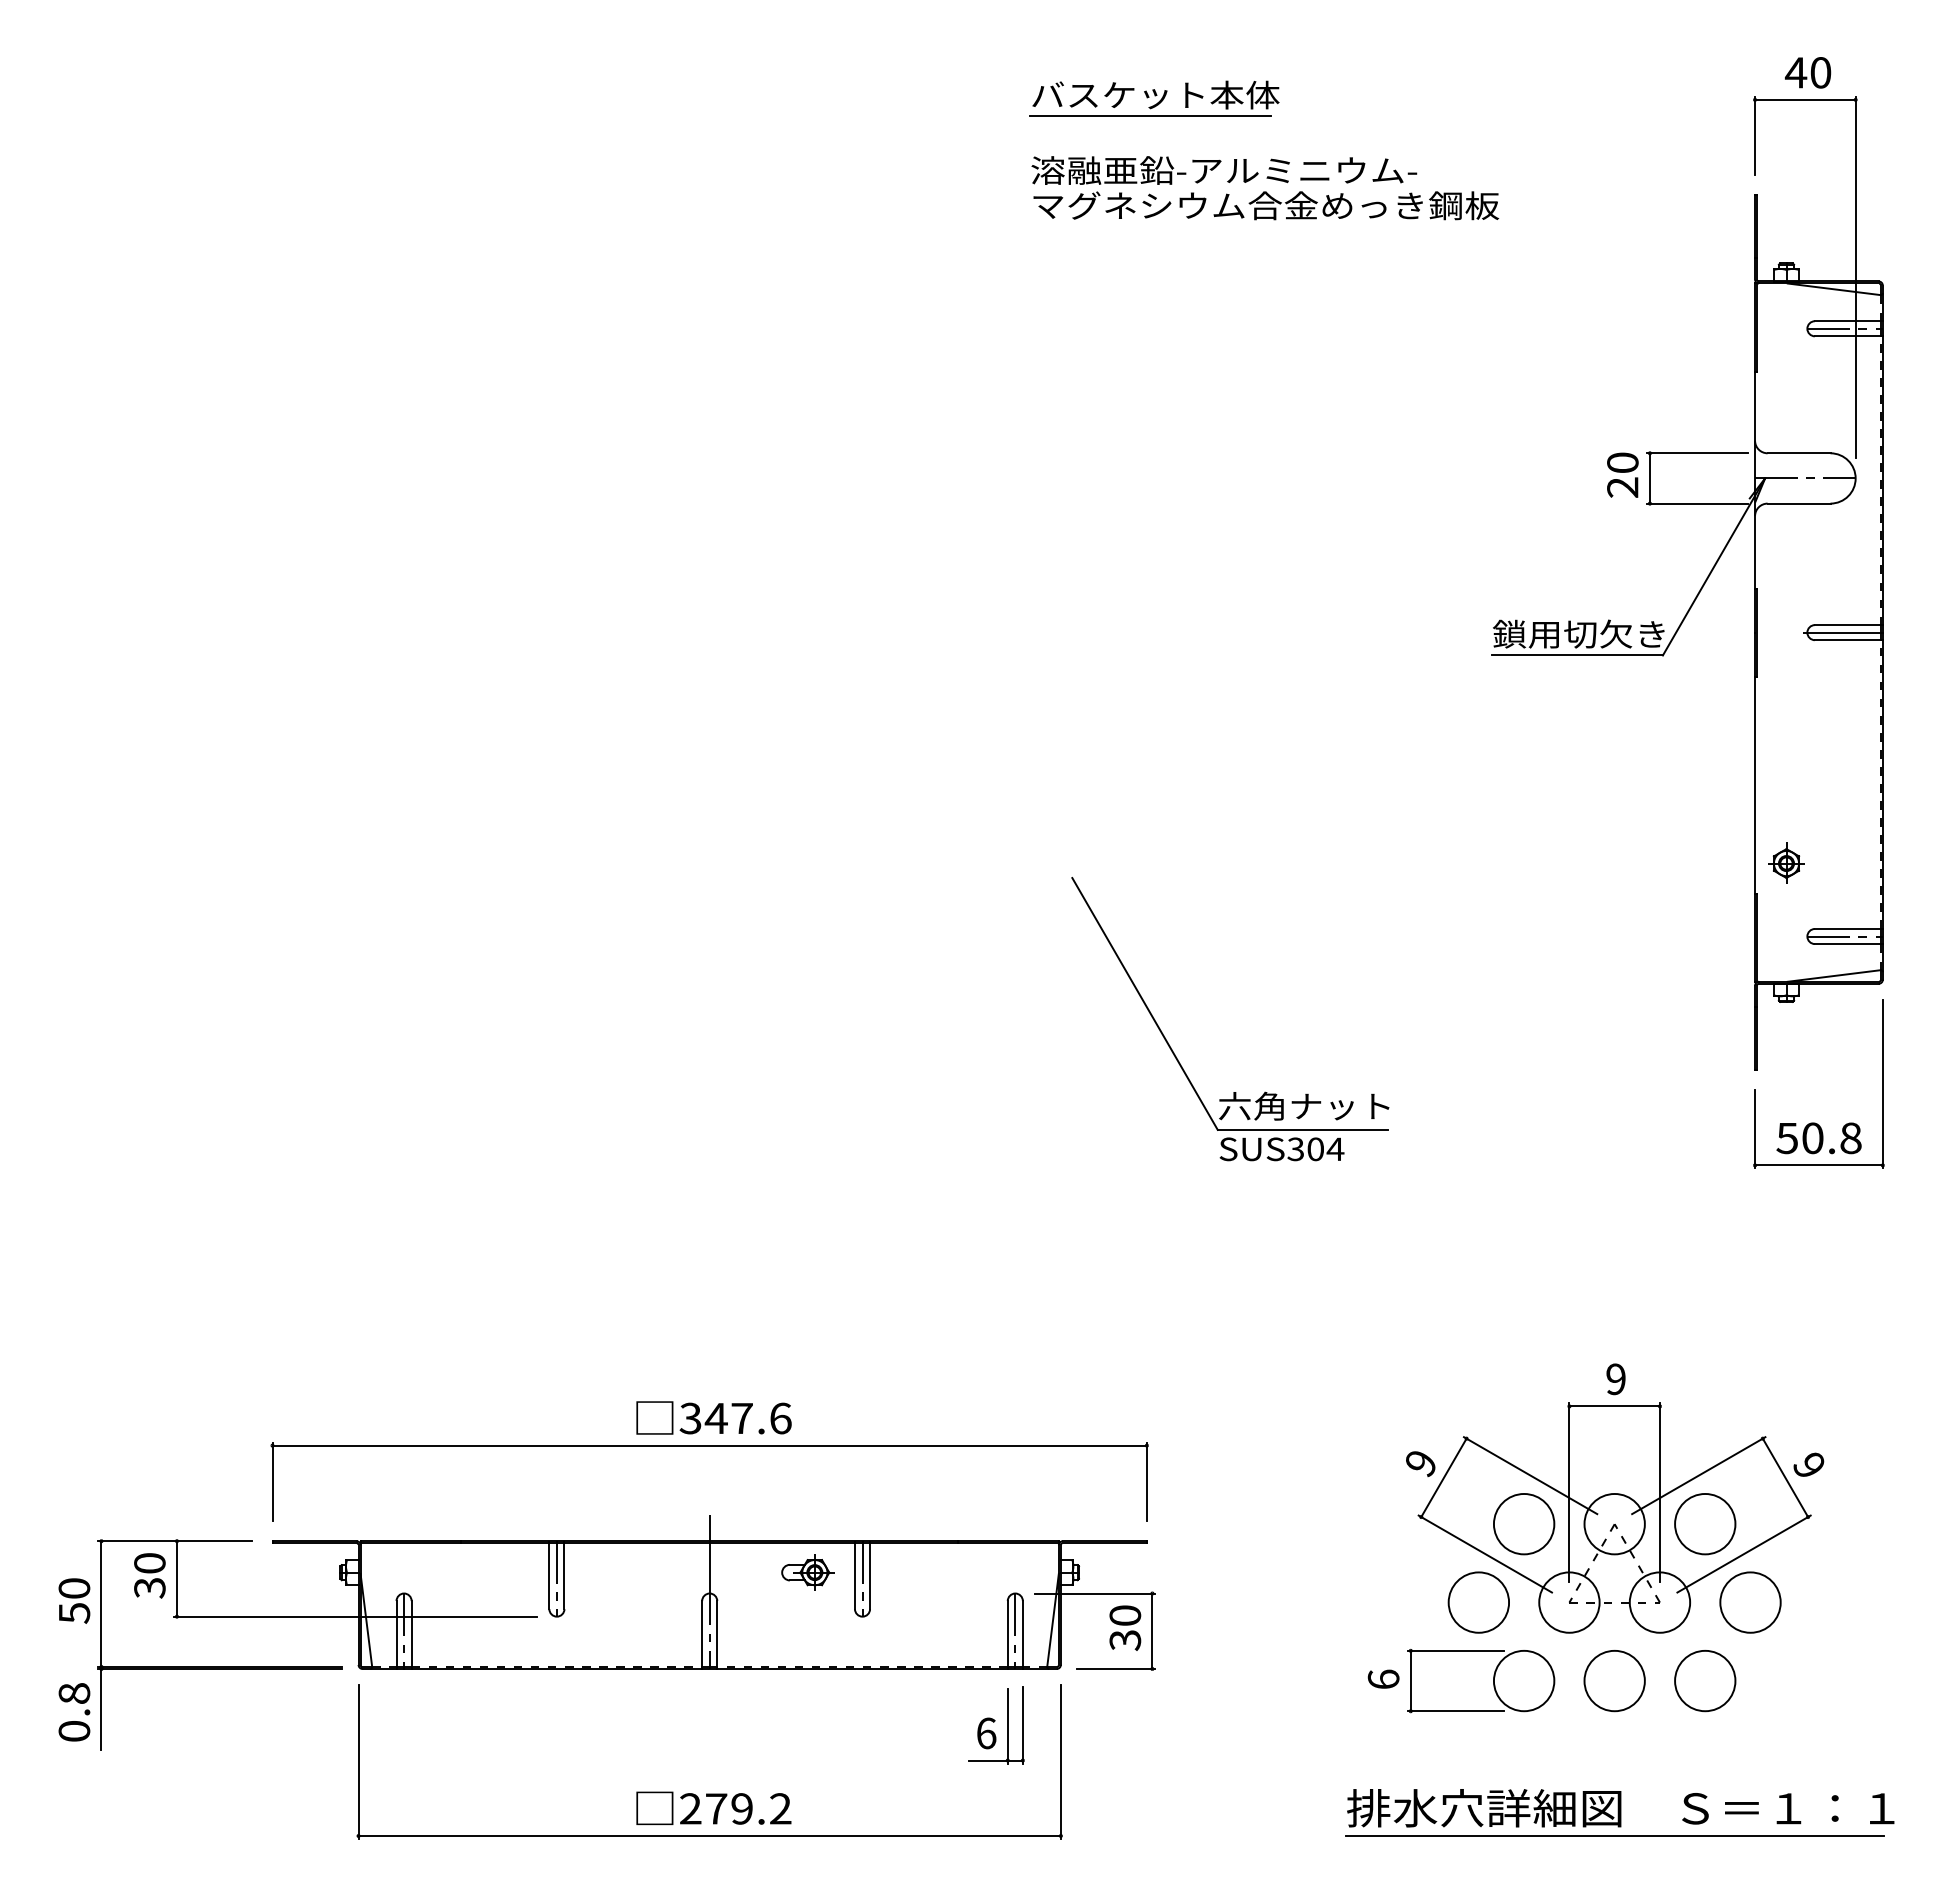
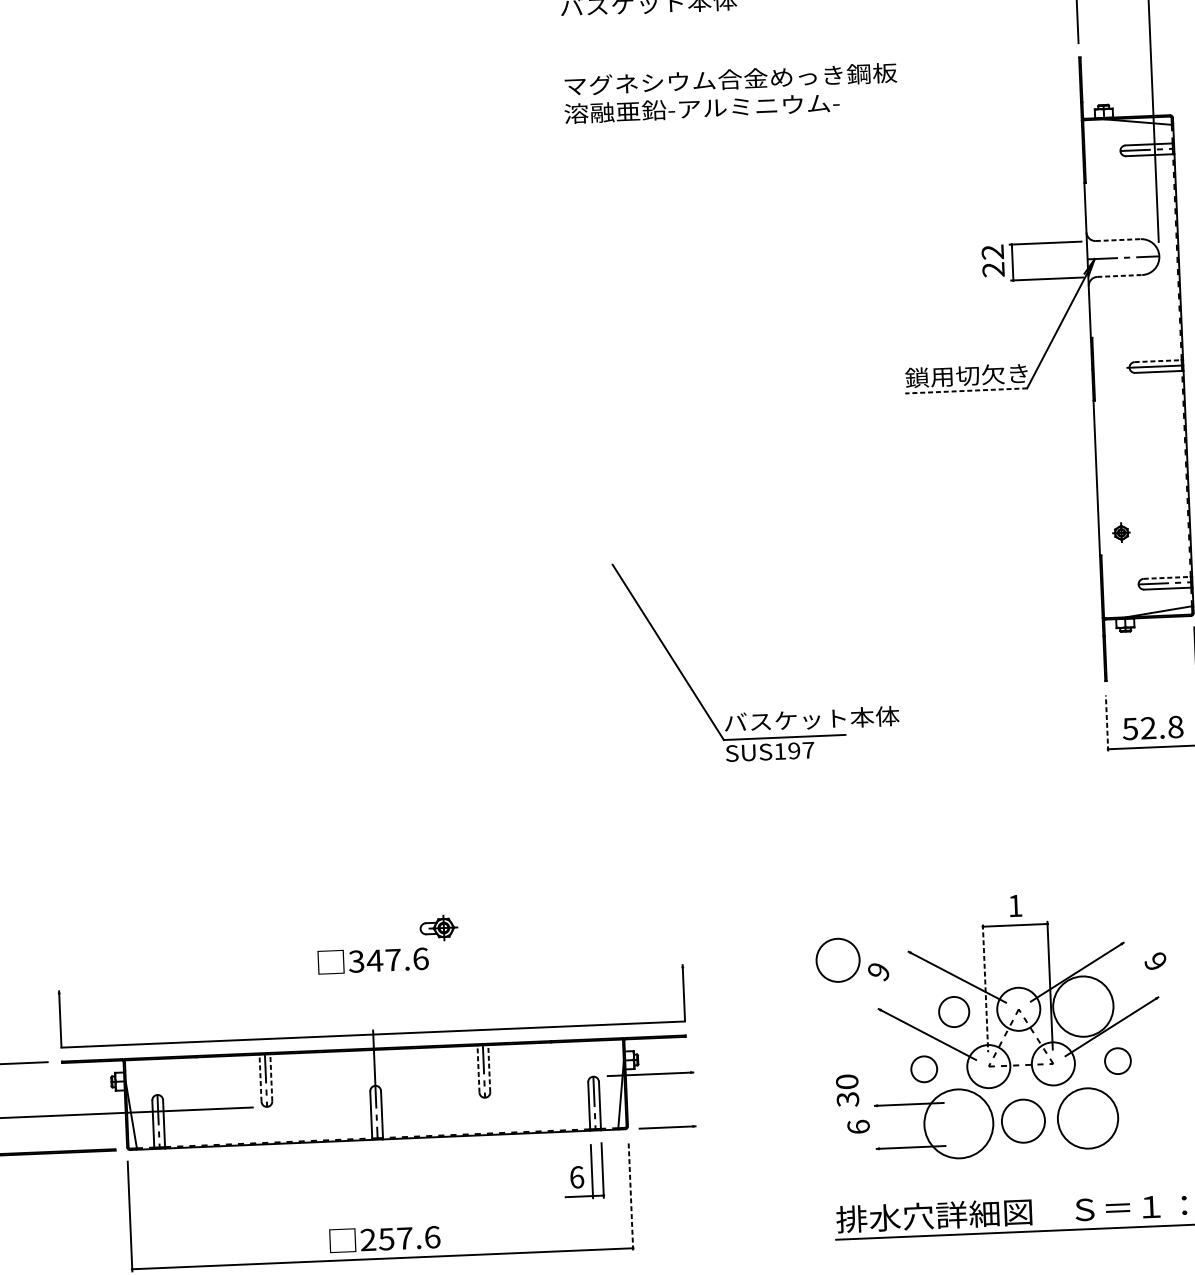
line: (1150, 116) -> (645, 19), removed
text: (1224, 170) -> (702, 108), moved
line: (1799, 453) -> (1118, 240), solid -> dashed
text: (1622, 462) -> (992, 251), 20 -> 22
line: (1799, 503) -> (1120, 275), solid -> dashed
line: (1847, 625) -> (1157, 361), solid -> dashed
line: (1577, 655) -> (966, 390), solid -> dashed
part: (1786, 862) -> (1121, 532), size x0.7
line: (1847, 928) -> (1166, 577), solid -> dashed
text: (1341, 1105) -> (811, 718), 六角ナット -> バスケット本体
line: (1755, 1128) -> (1107, 722), solid -> dashed
text: (1812, 1138) -> (1148, 728), 50.8 -> 52.8
text: (1315, 1149) -> (794, 751), SUS304 -> SUS197
text: (1615, 1379) -> (1015, 906), 9 -> 1
line: (709, 1445) -> (373, 1034), moved
circle: (1364, 1445) -> (837, 960), added
line: (1443, 1477) -> (895, 981), removed
line: (1785, 1477) -> (1139, 970), removed
line: (1569, 1492) -> (985, 988), solid -> dashed
circle: (1523, 1523) -> (953, 1011), size x0.7
circle: (1705, 1523) -> (1083, 1006), size x1.4
part: (807, 1572) -> (438, 928), moved
line: (549, 1576) -> (260, 1078), solid -> dashed
line: (564, 1576) -> (271, 1078), solid -> dashed
line: (854, 1576) -> (478, 1069), solid -> dashed
line: (870, 1576) -> (489, 1068), solid -> dashed
circle: (1478, 1602) -> (923, 1069), size x0.6
circle: (1750, 1602) -> (1117, 1061), size x0.6
text: (1125, 1627) -> (847, 1090), moved
line: (1152, 1630) -> (692, 1098), removed
line: (1410, 1680) -> (877, 1126), removed
circle: (1523, 1680) -> (958, 1123), size x1.6
circle: (1705, 1680) -> (1088, 1118), size x1.4
line: (1060, 1762) -> (630, 1195), solid -> dashed
text: (748, 1808) -> (409, 1237), 279.2 -> 257.6

